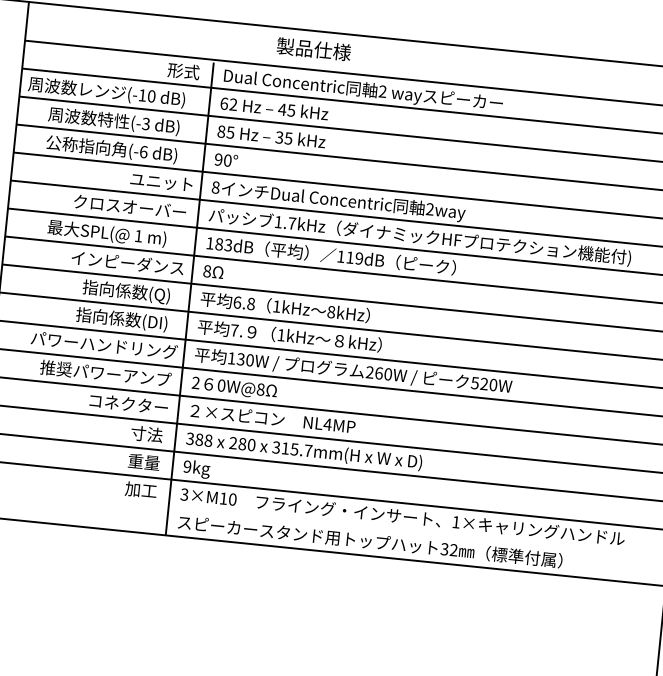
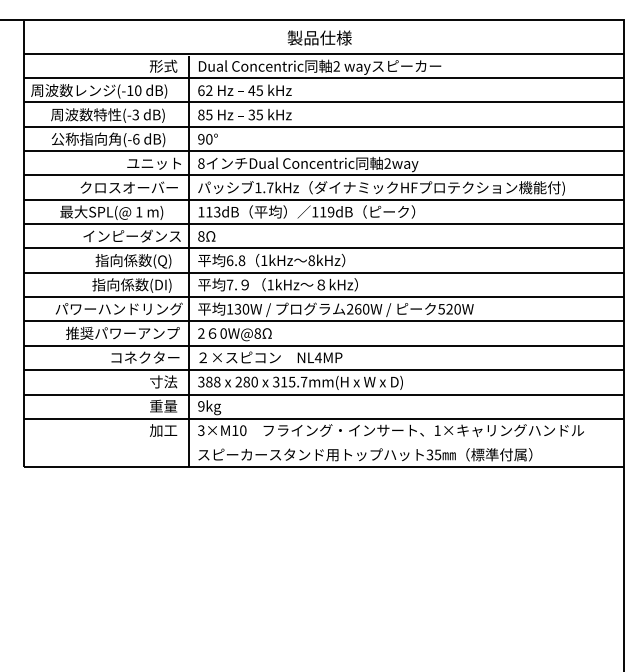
text: (313, 48) -> (319, 37), moved
text: (219, 243) -> (209, 211), 183dB -> 113dB
text: (453, 549) -> (437, 454), 32 -> 35

